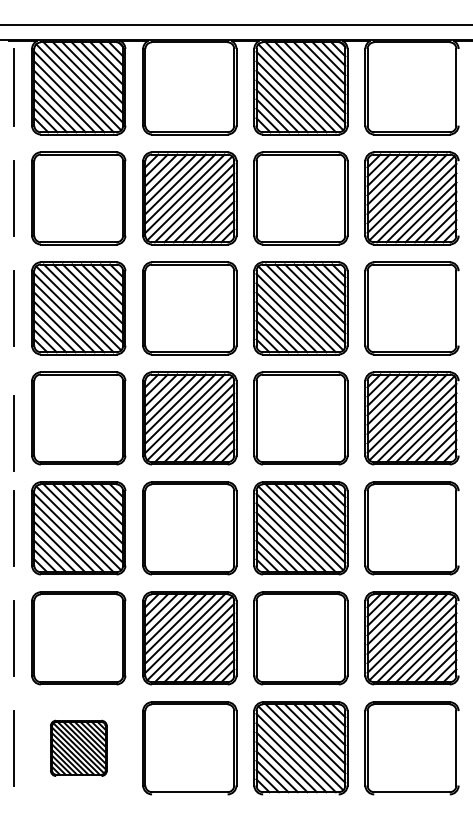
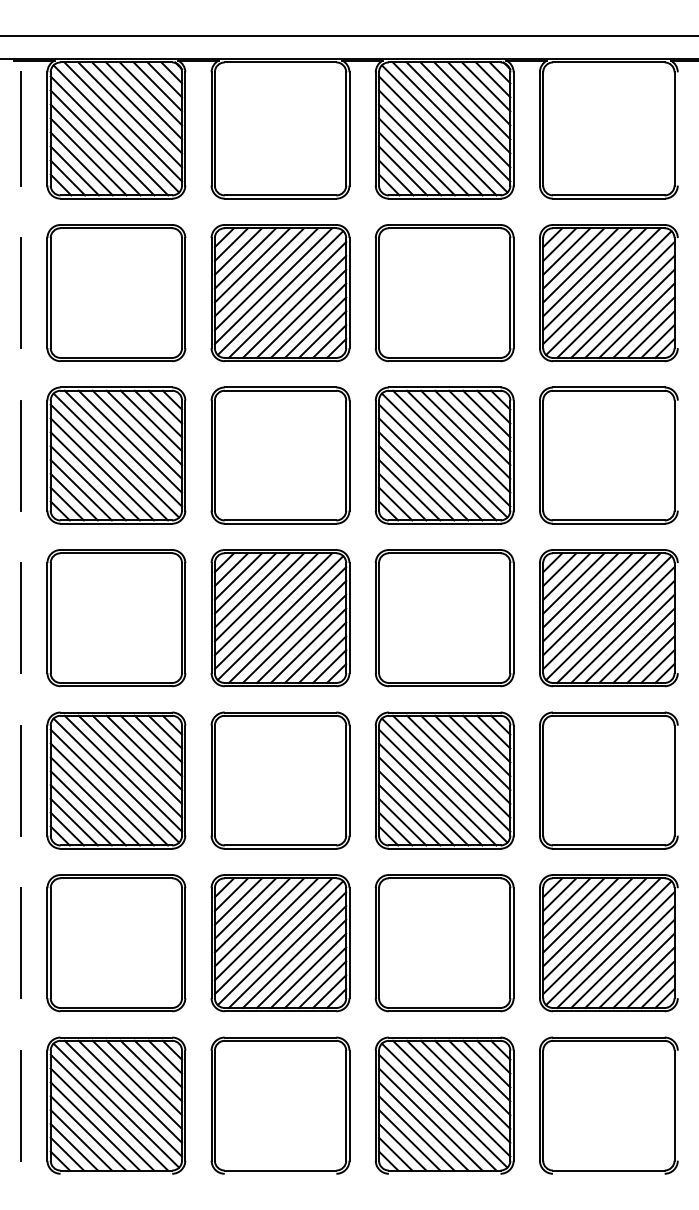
line: (13, 433) -> (19, 618), moved
part: (78, 748) -> (116, 1105), size x1.67

